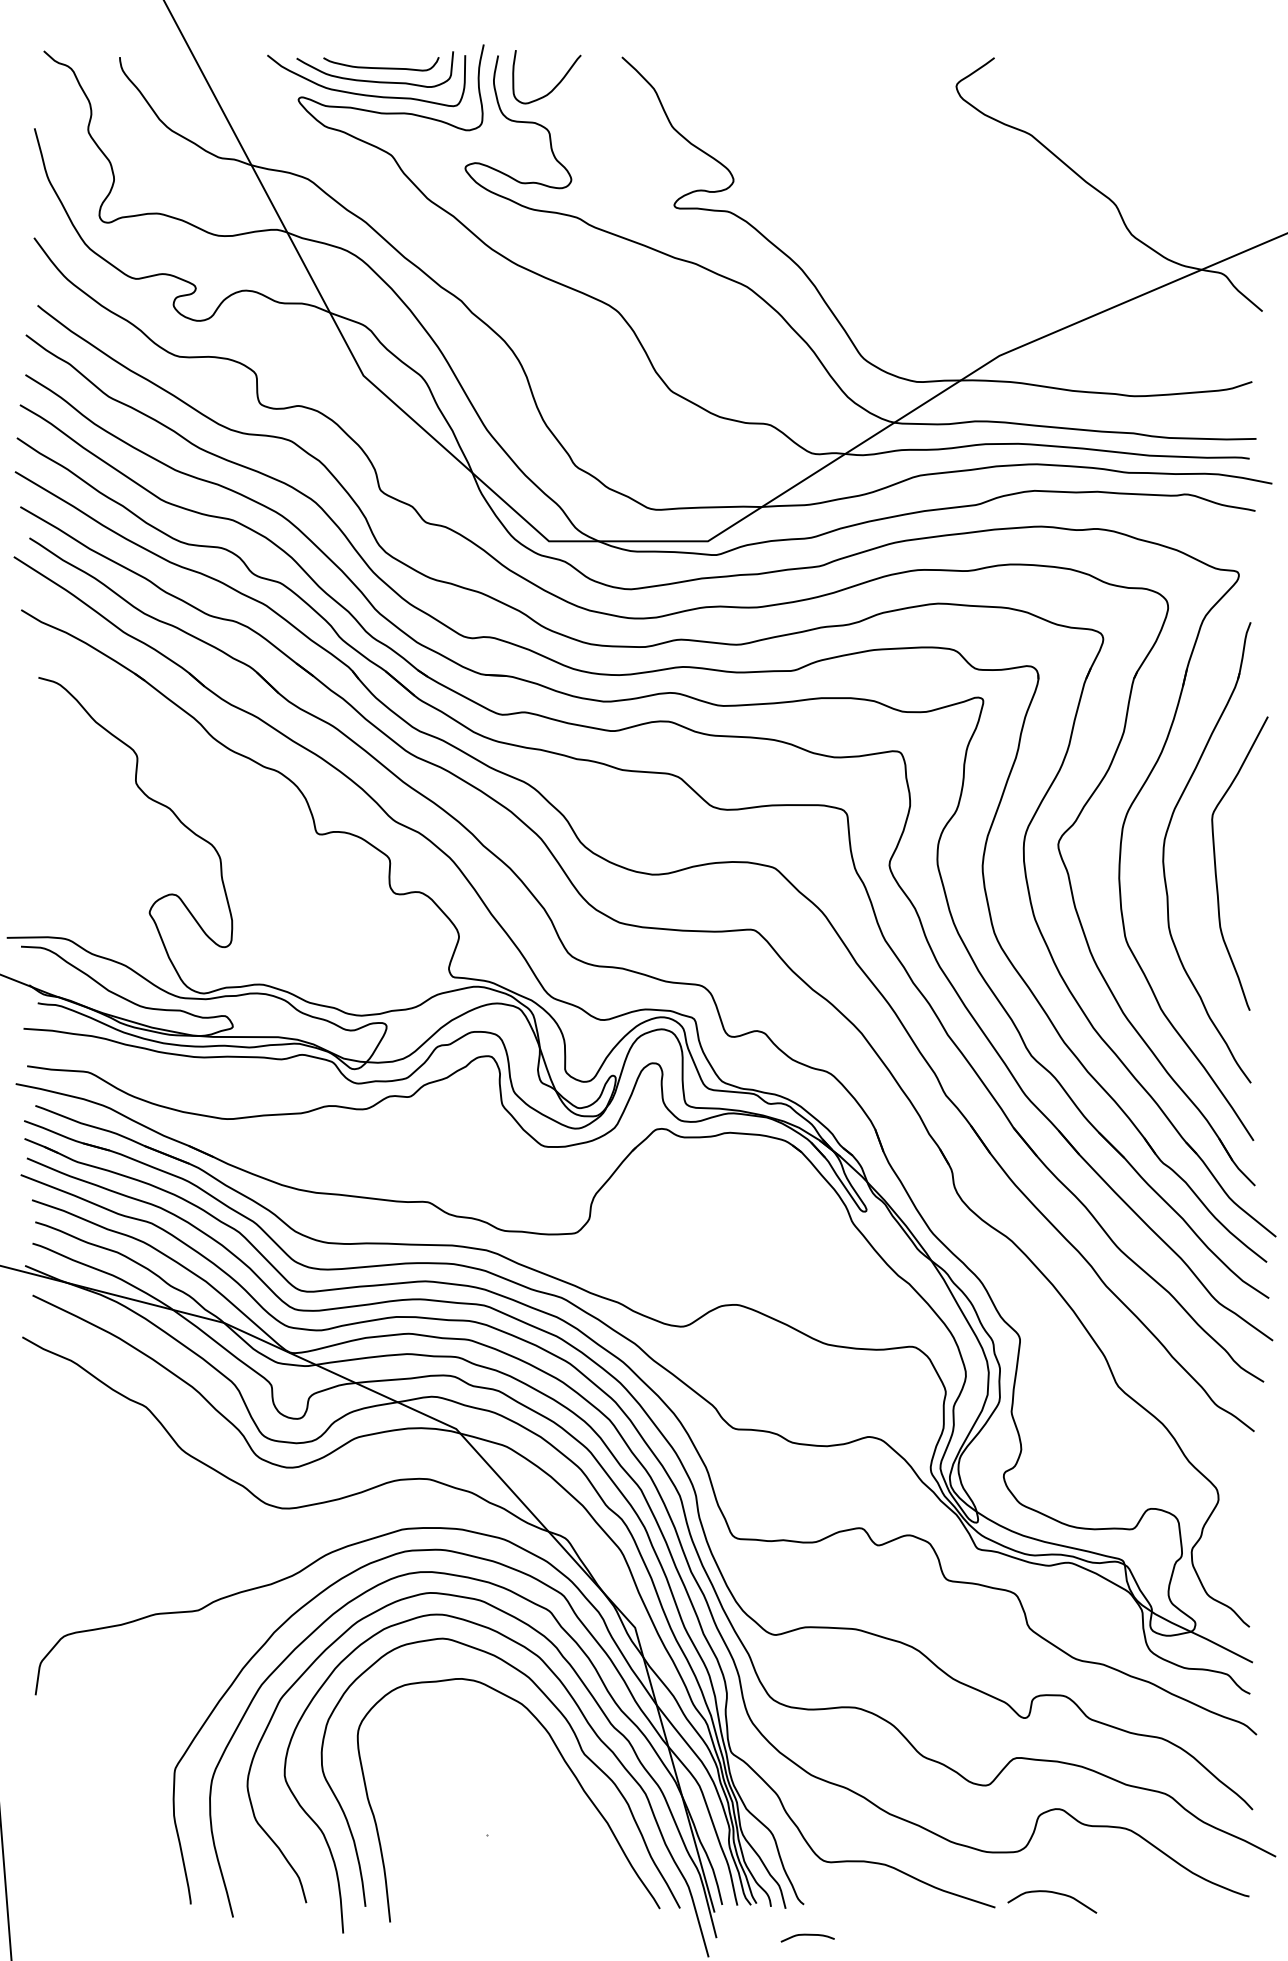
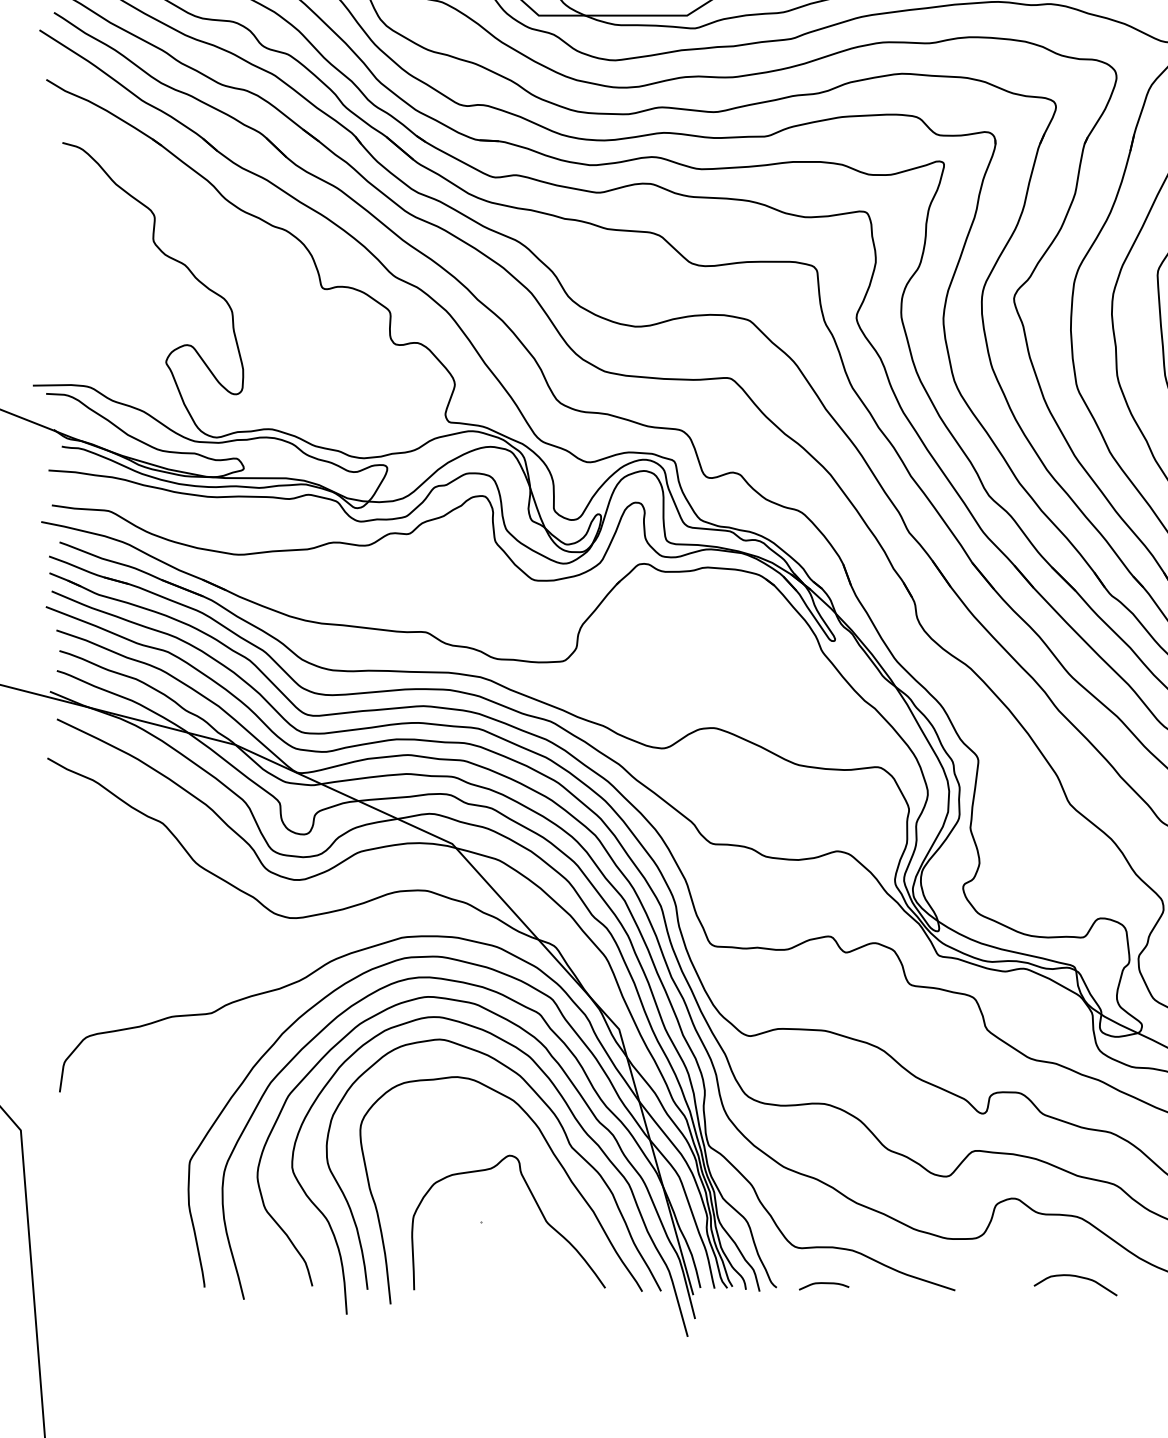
curve: (548, 1819) -> (538, 1208), added
curve: (1052, 1893) -> (1075, 1277), moved
curve: (807, 1935) -> (823, 1283), moved

